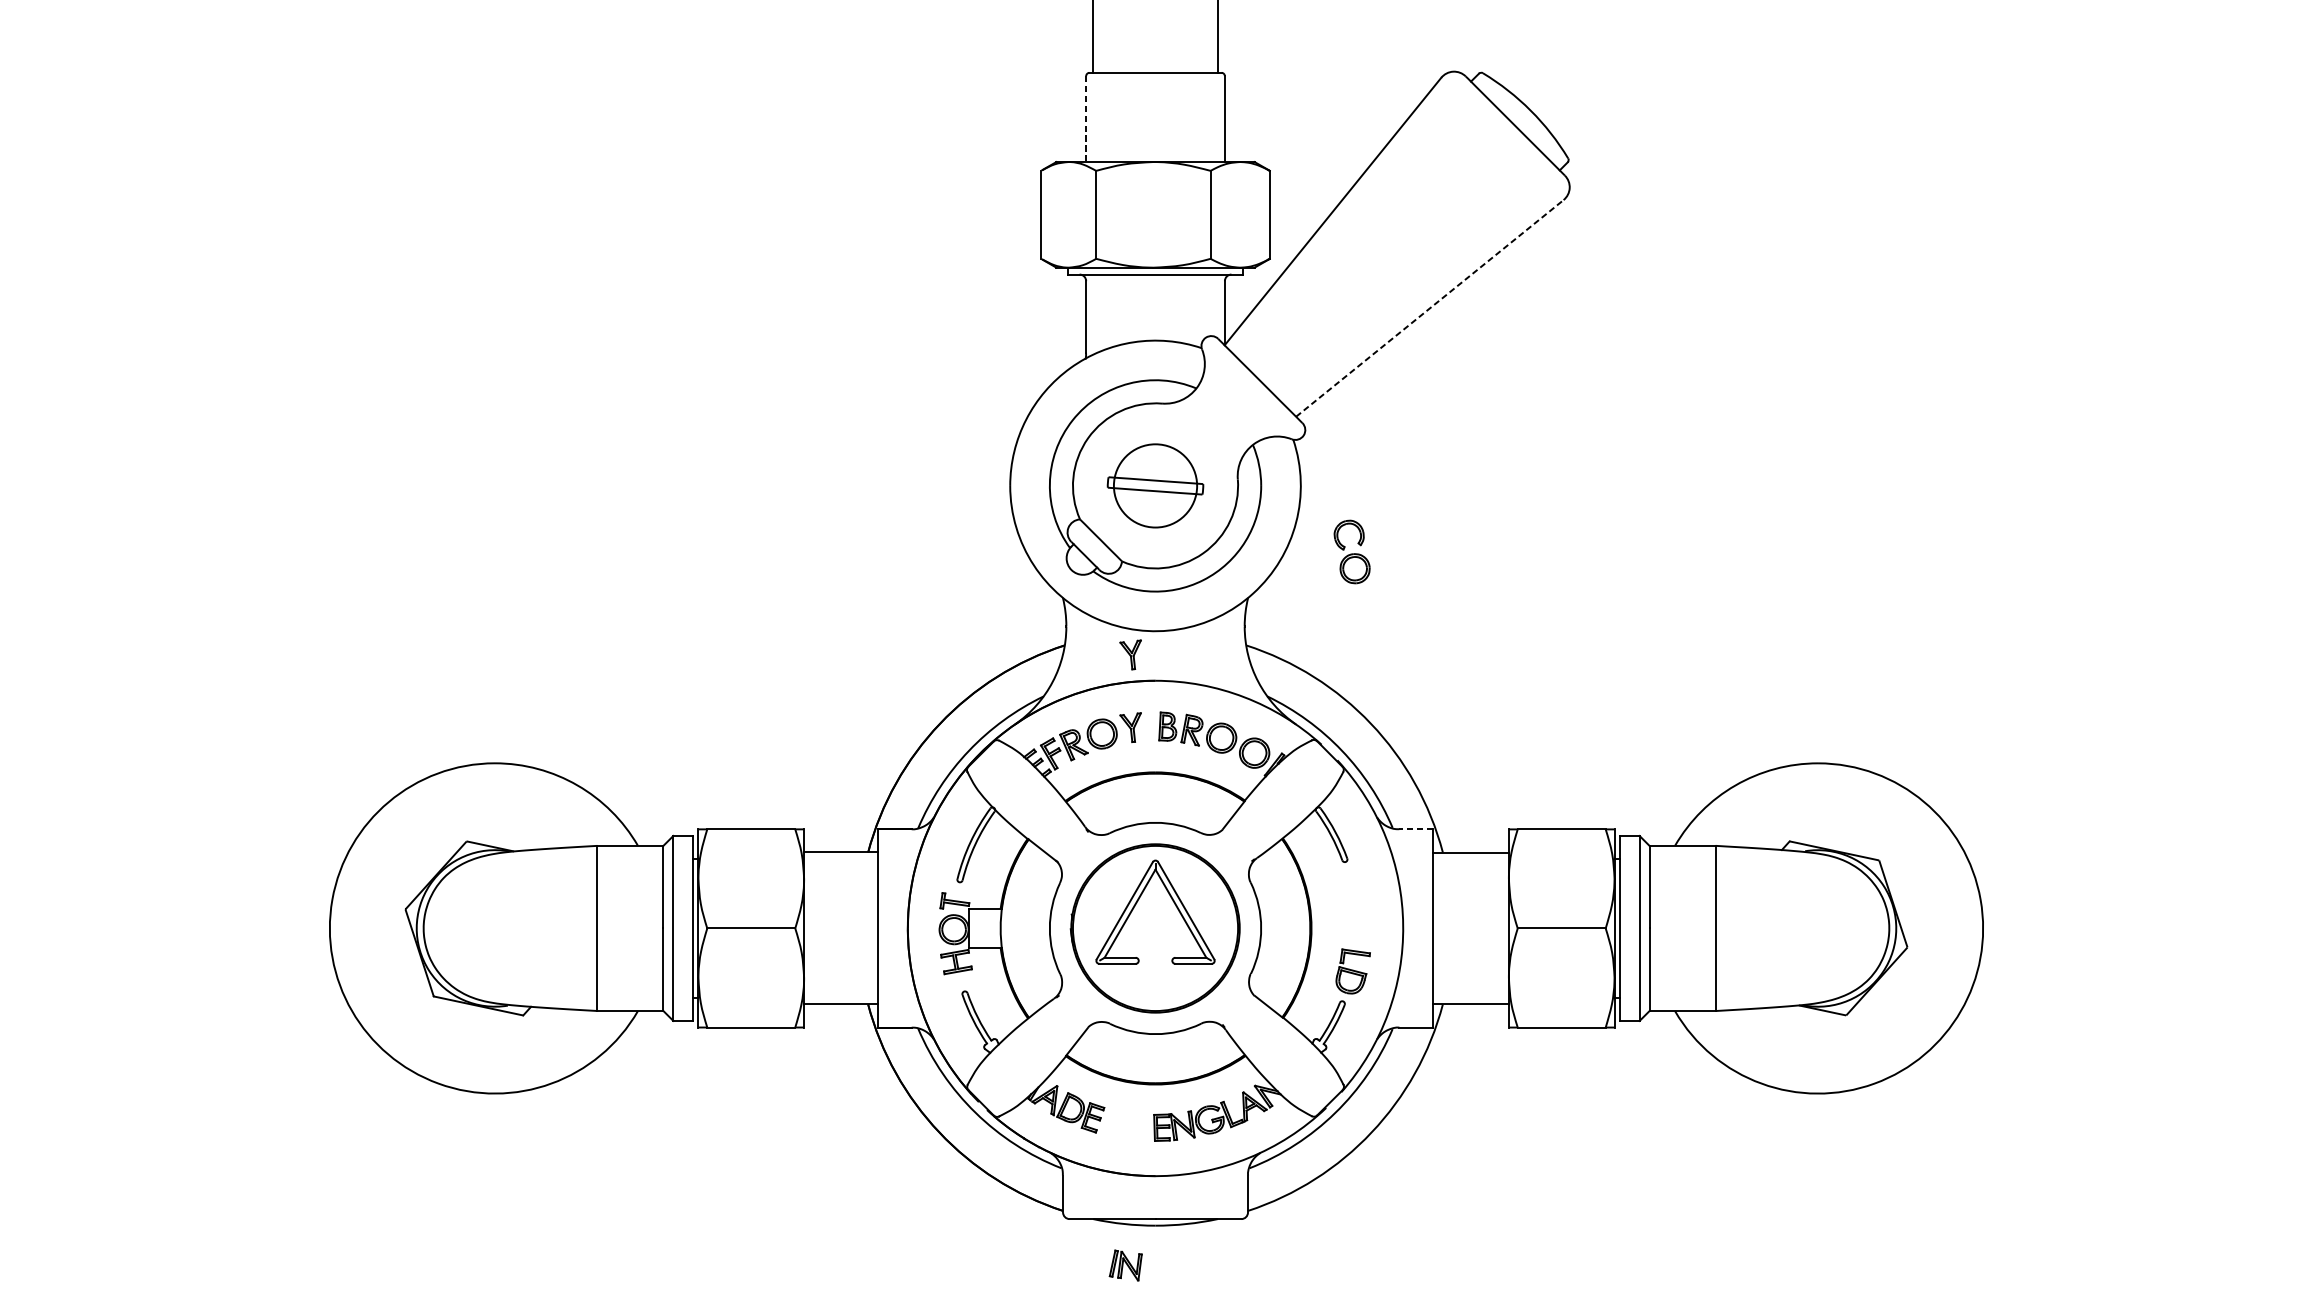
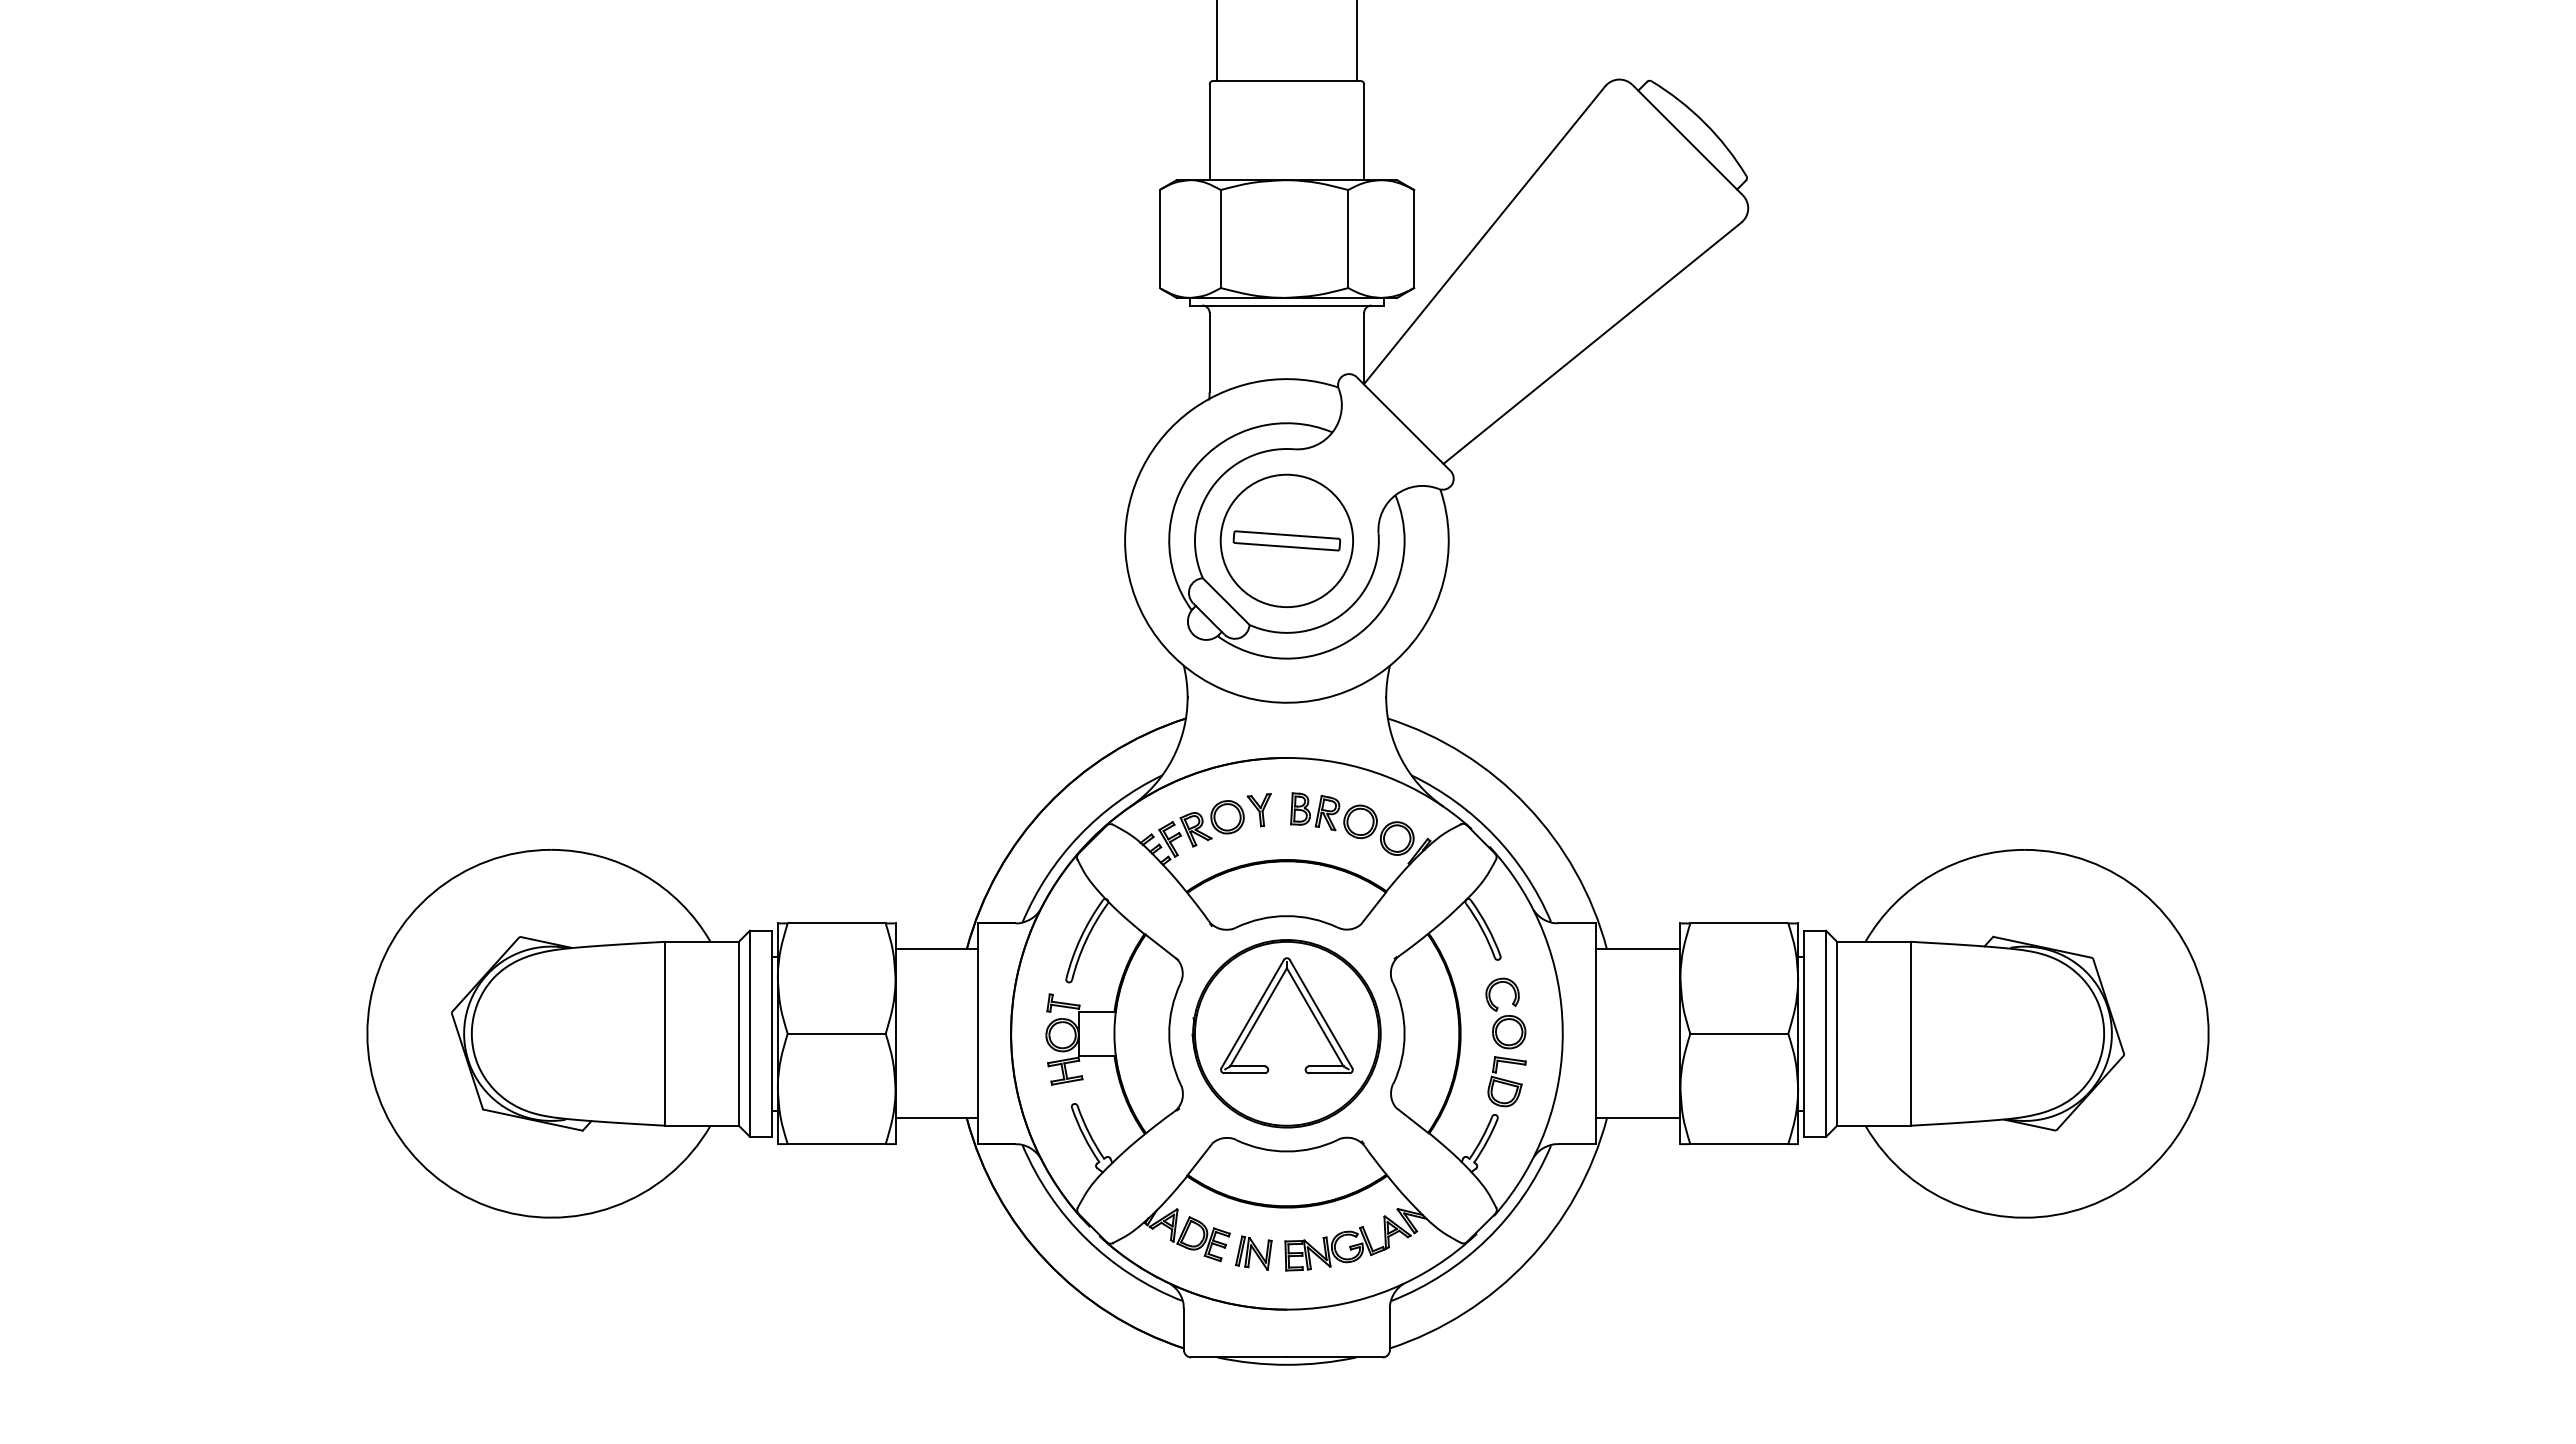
line: (1086, 119) -> (1209, 132), dashed -> solid
line: (1429, 308) -> (1592, 343), dashed -> solid
circle: (1155, 485) -> (1286, 540), size x1.43
part: (1351, 551) -> (1505, 1013), moved
part: (1130, 655) -> (1258, 729), removed
line: (1416, 829) -> (1577, 923), dashed -> solid
part: (1125, 1264) -> (1253, 1252), moved

